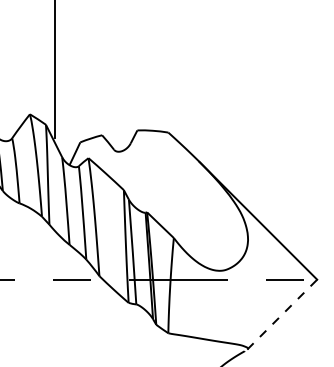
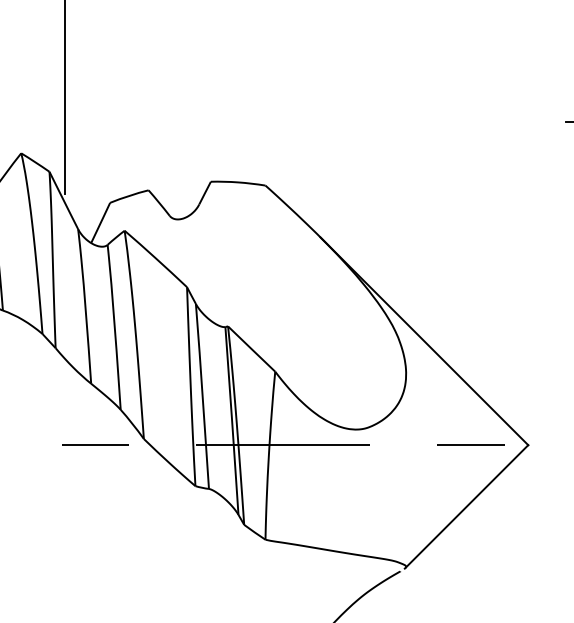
line: (282, 314) -> (466, 506), dashed -> solid

